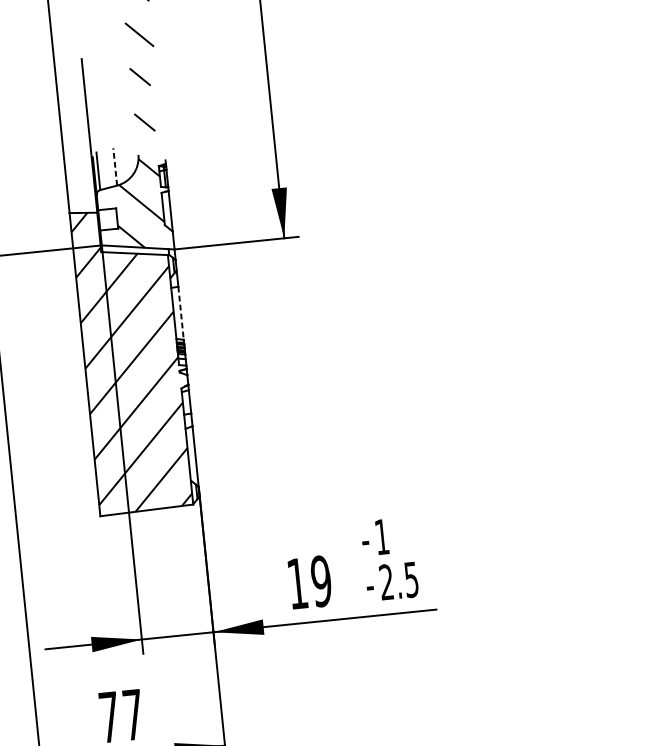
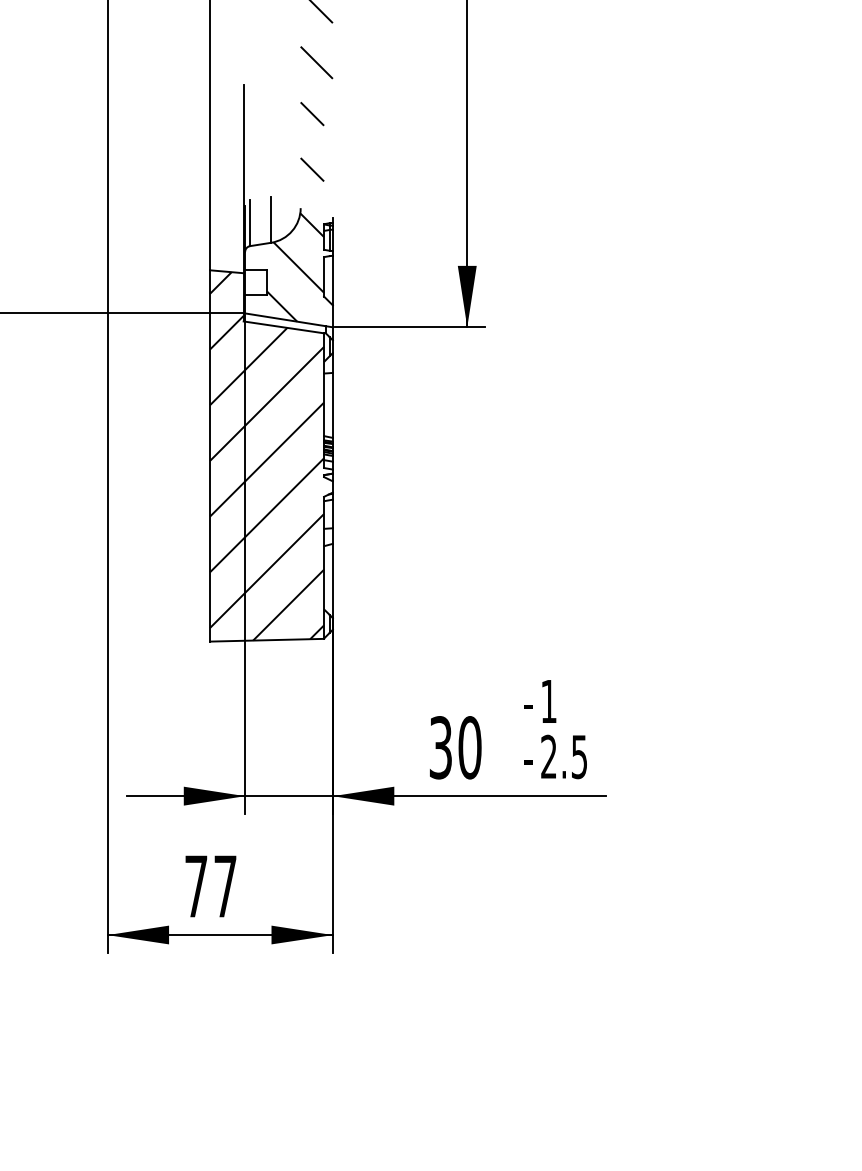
line: (115, 166) -> (271, 219), dashed -> solid
line: (180, 313) -> (332, 405), dashed -> solid
text: (309, 582) -> (455, 747), 19 -> 30

